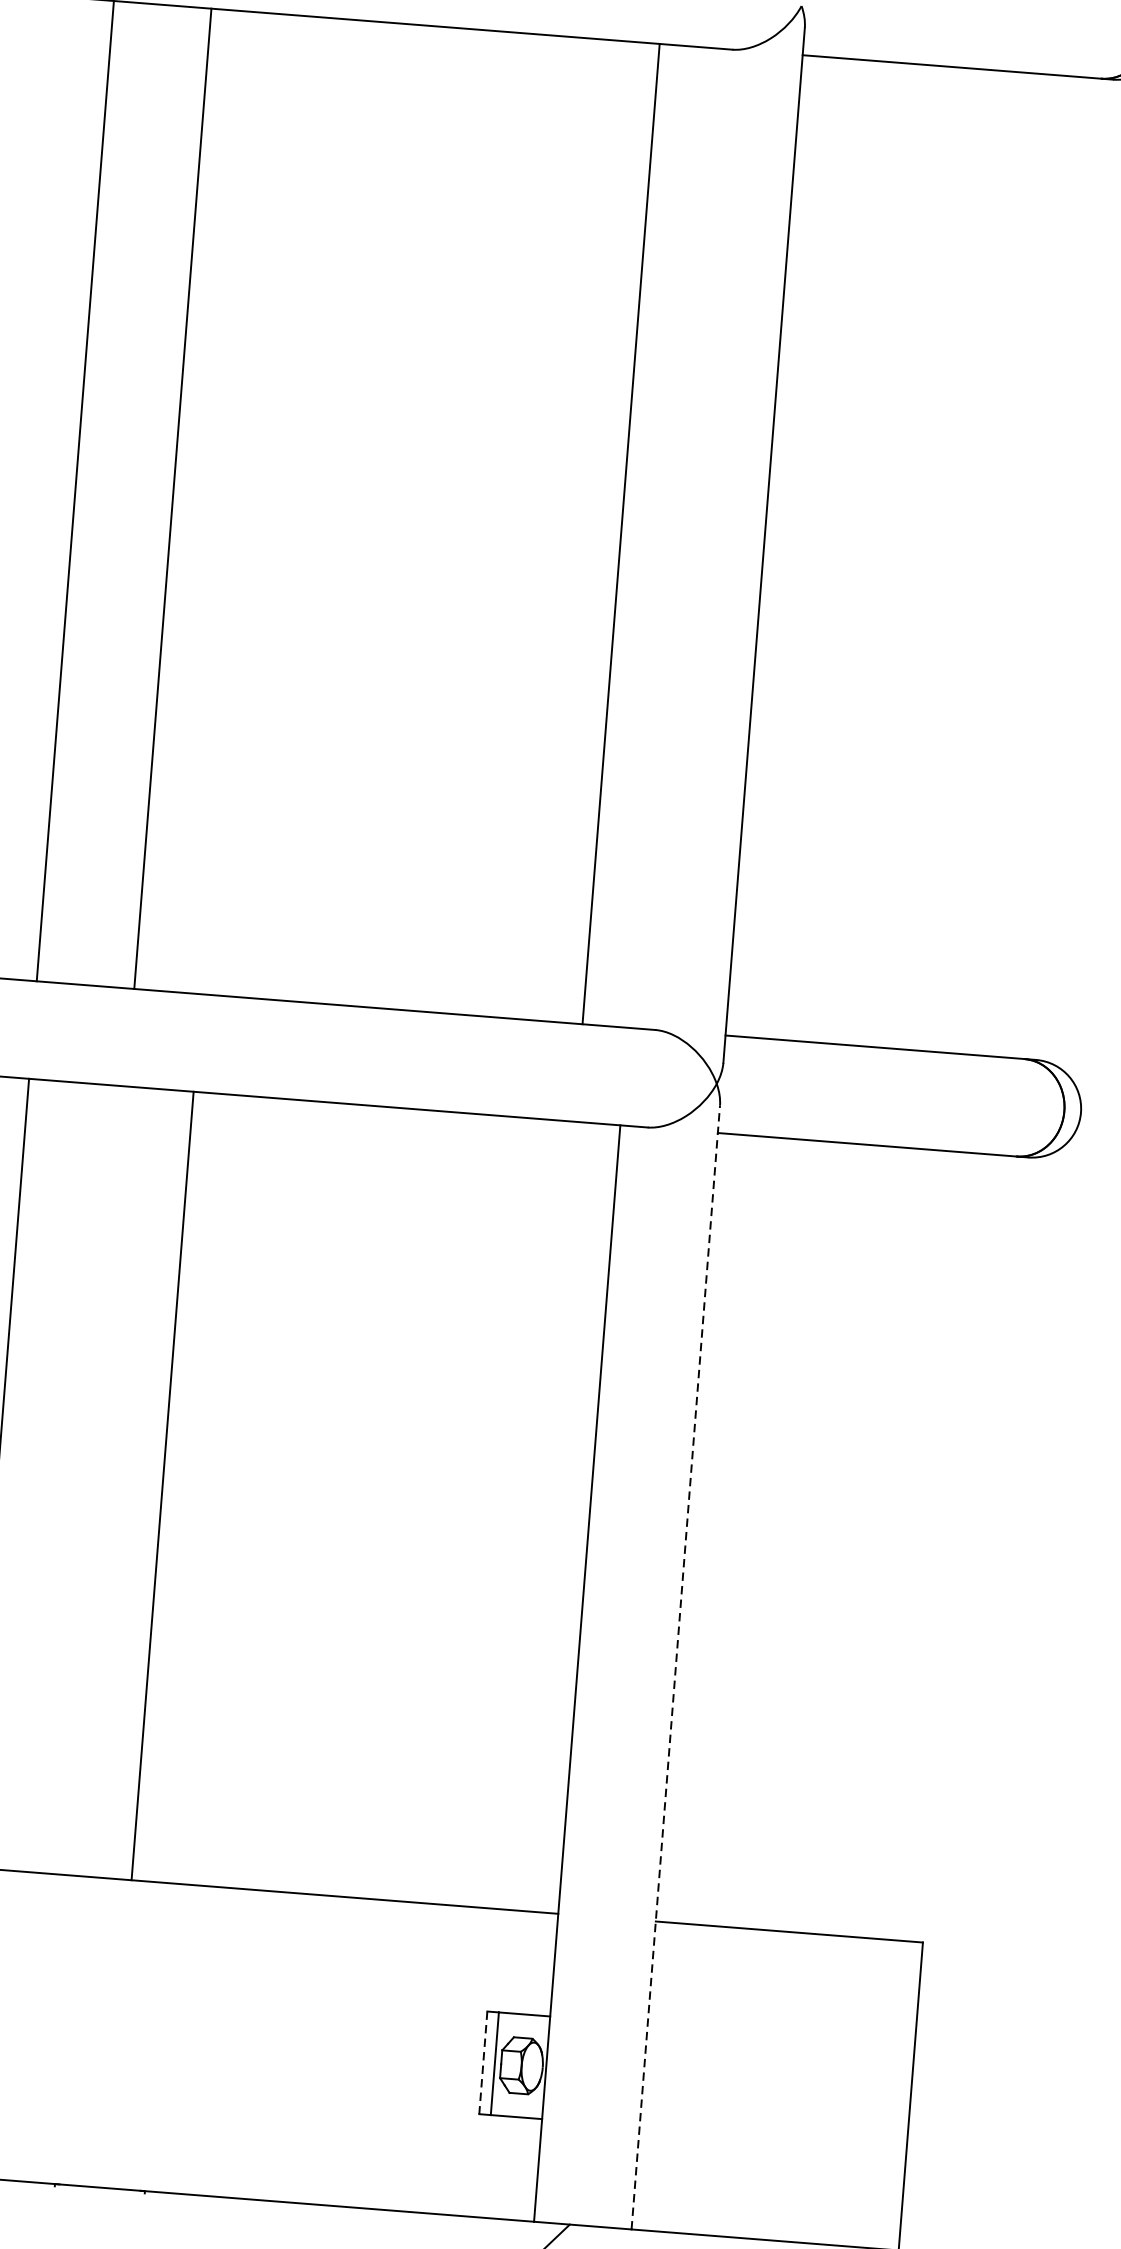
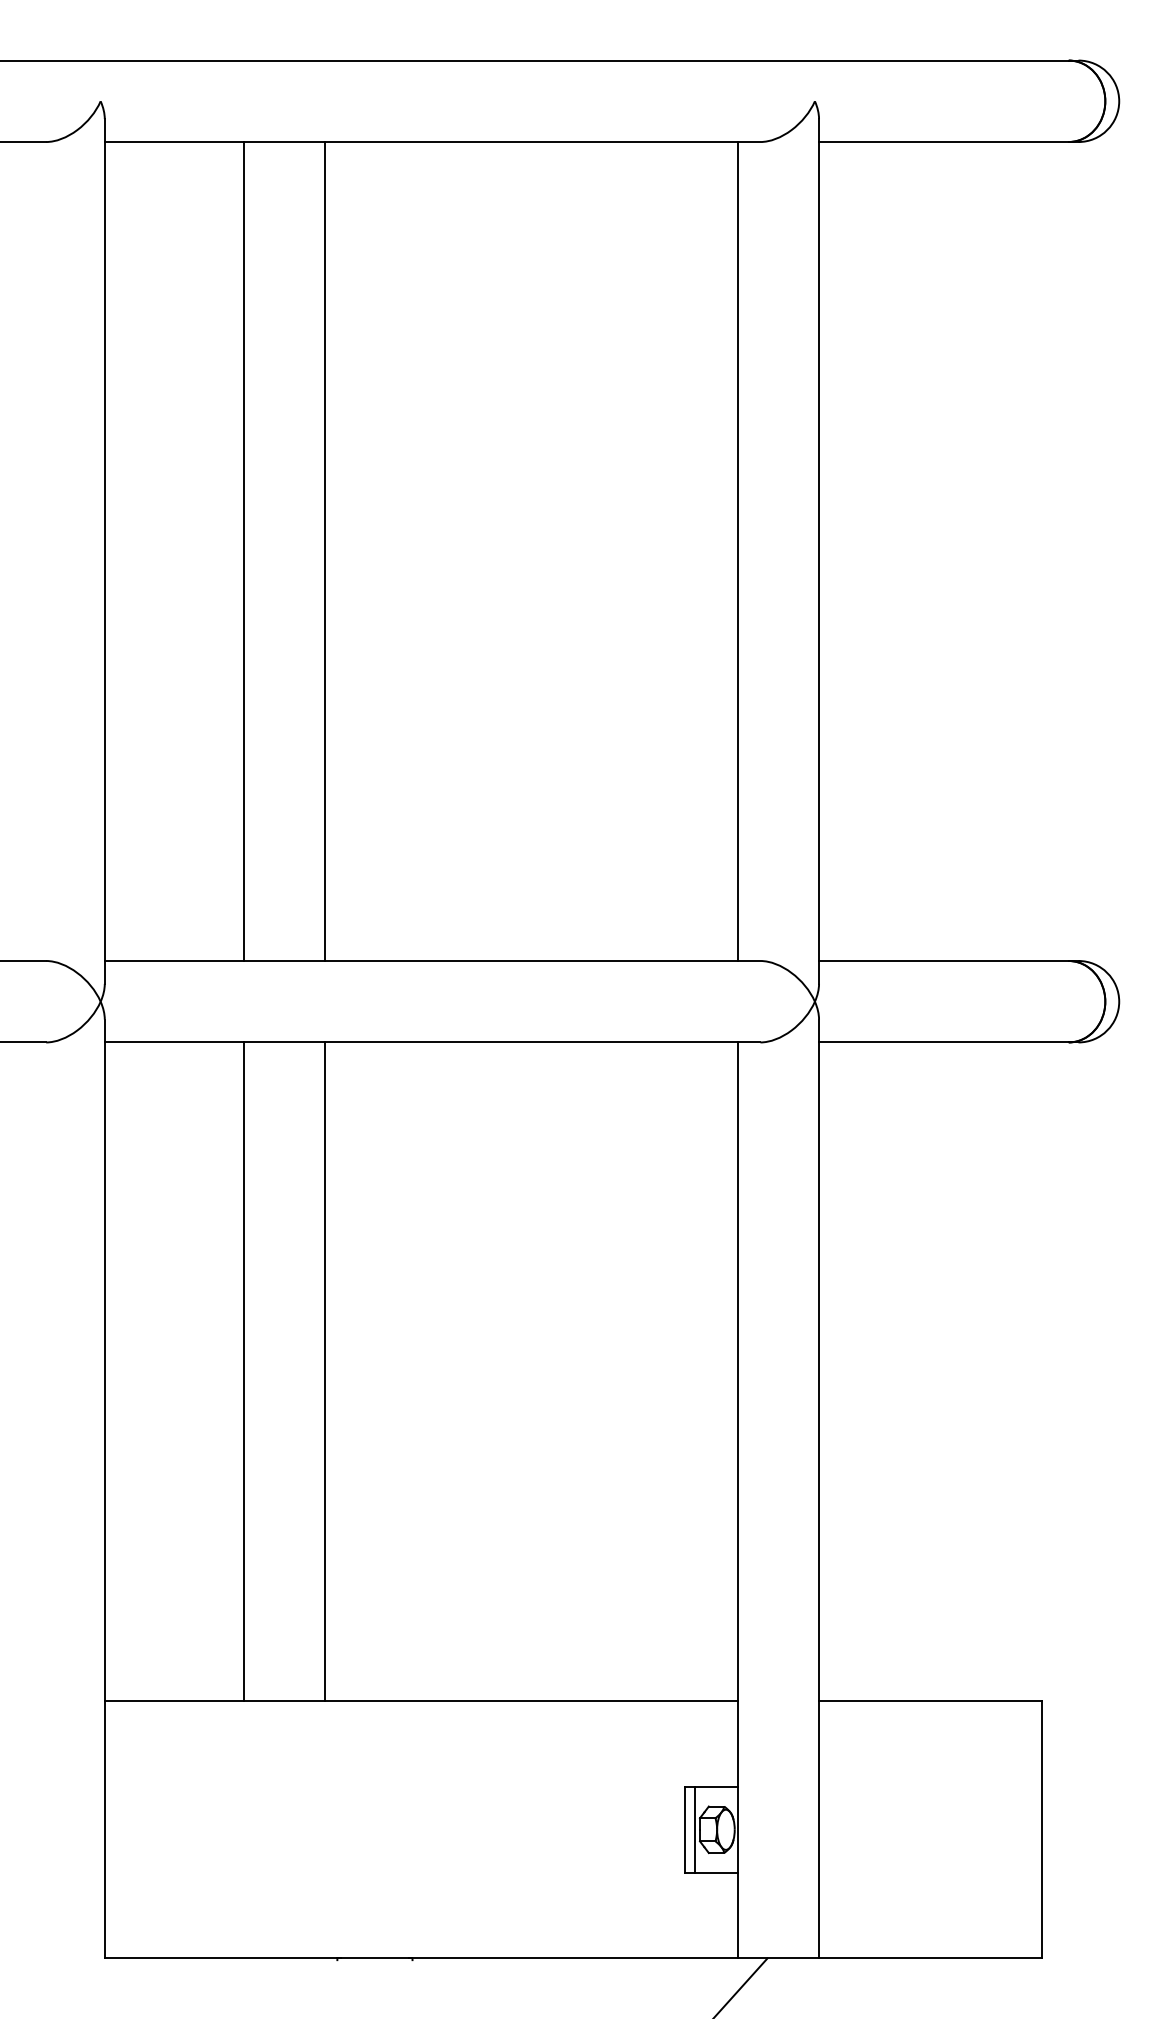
line: (621, 534) -> (737, 551), moved
line: (163, 1485) -> (325, 1371), moved
line: (676, 1666) -> (819, 1488), dashed -> solid
line: (483, 2062) -> (685, 1829), dashed -> solid

